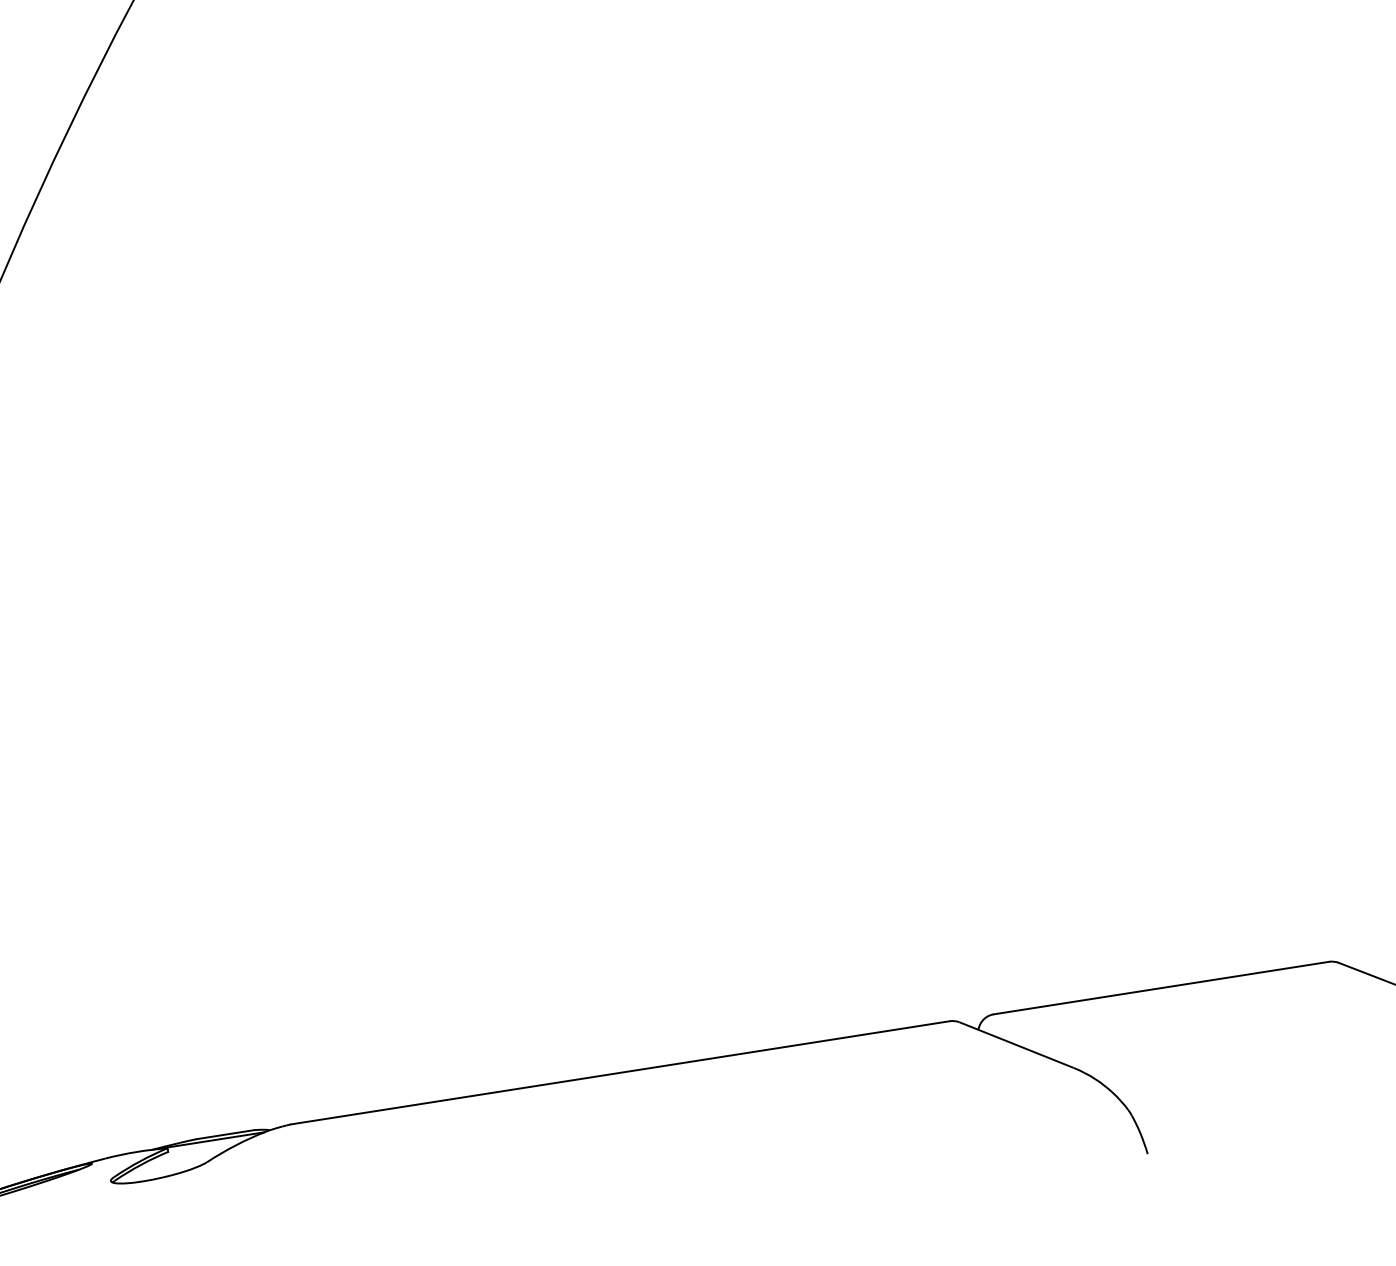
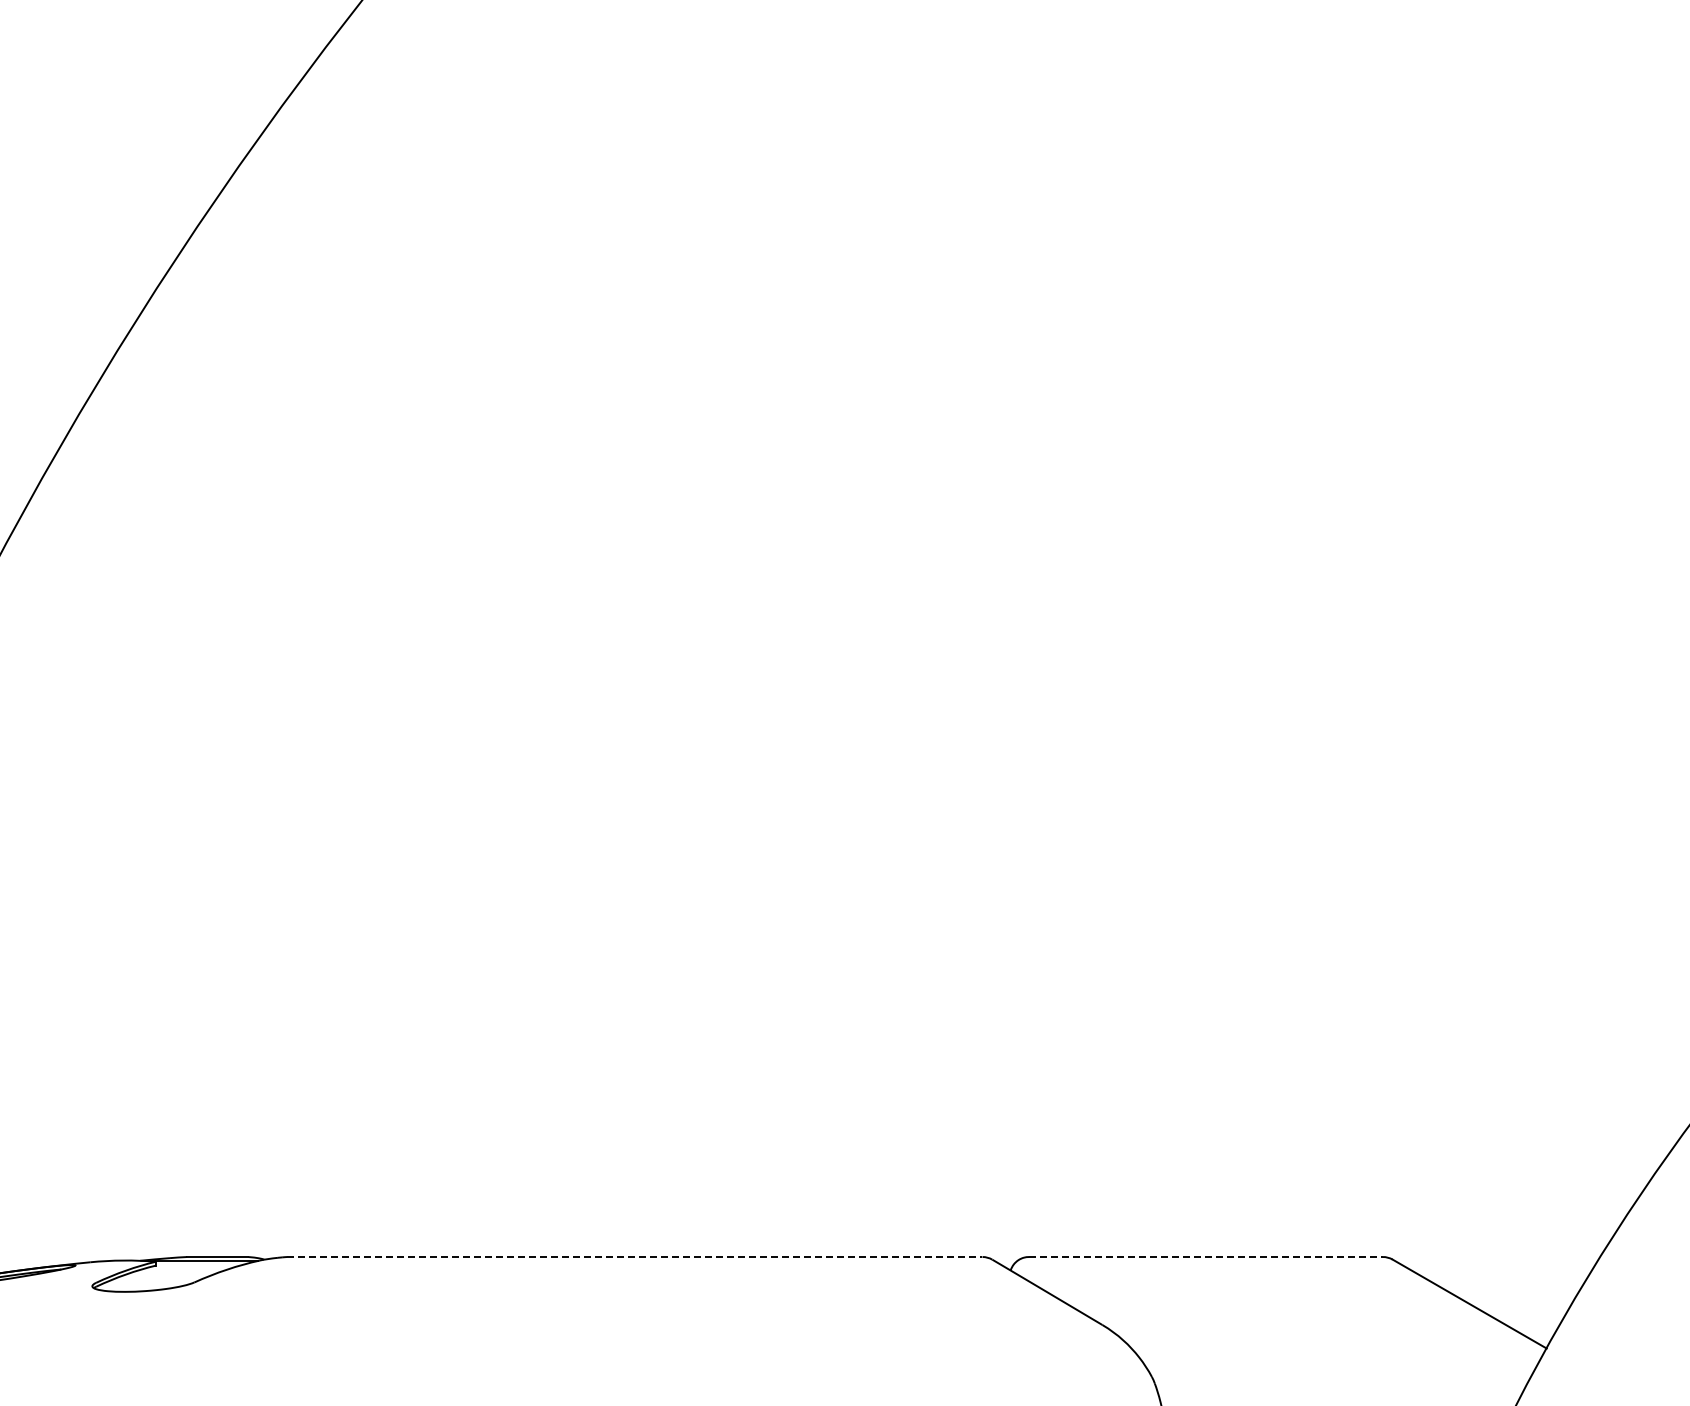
line: (1162, 988) -> (1206, 1257), solid -> dashed
line: (620, 1073) -> (634, 1257), solid -> dashed

